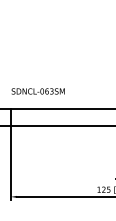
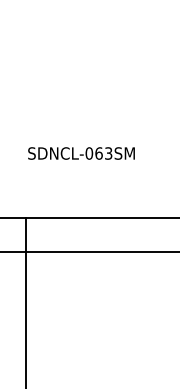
text: (37, 91) -> (79, 153), moved

